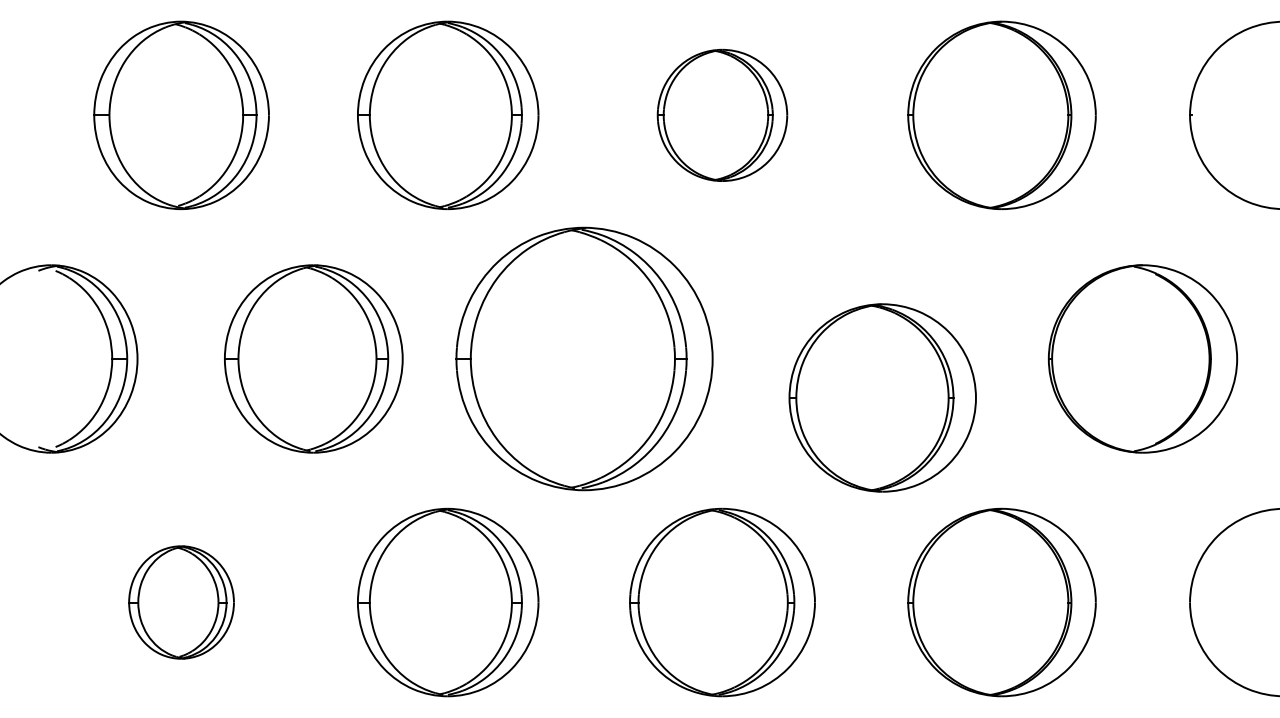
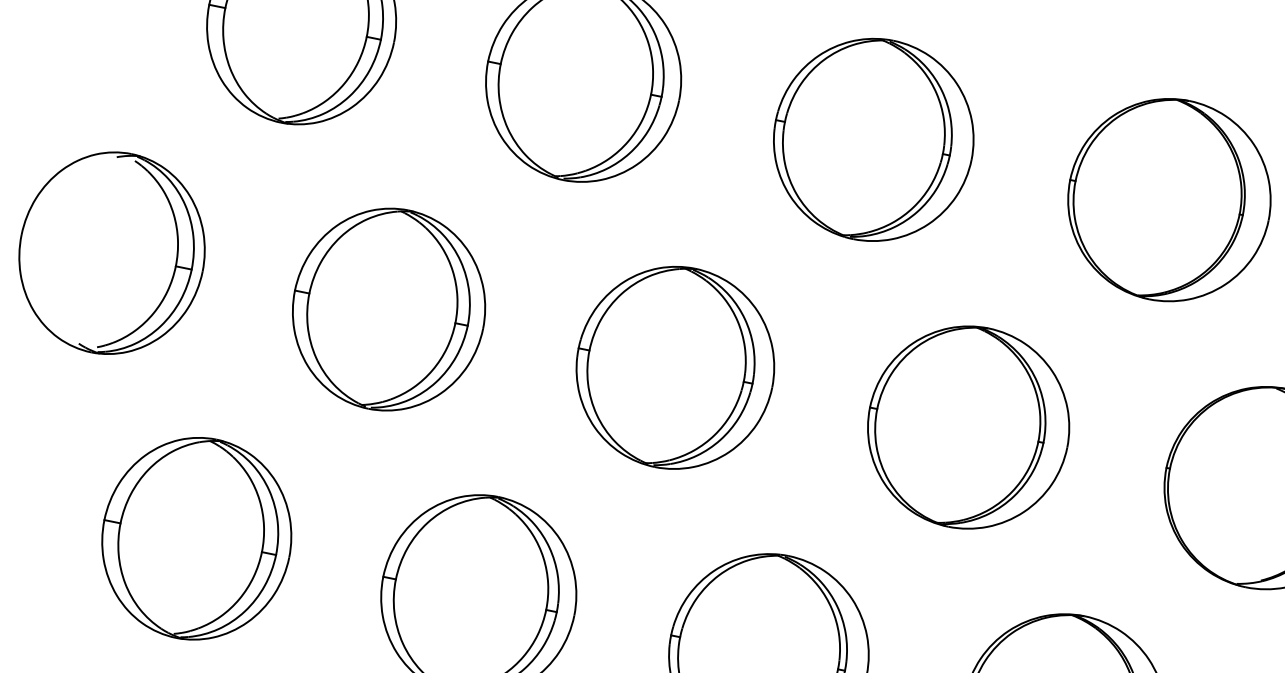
part: (722, 115) -> (873, 140), size x1.43
part: (584, 358) -> (675, 367), size x0.71
part: (882, 397) -> (968, 427), moved
part: (181, 602) -> (196, 538), size x1.67

